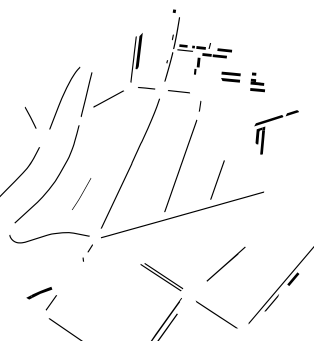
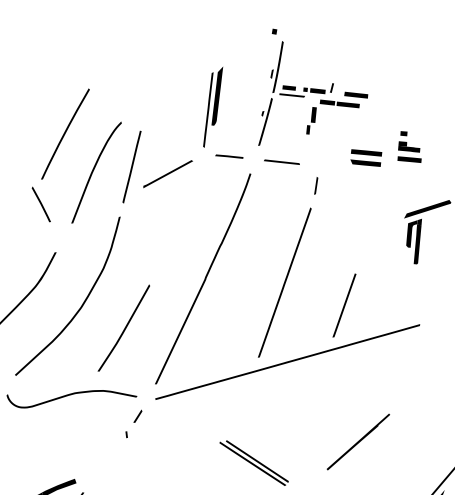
fill: (45, 74) -> (65, 134), added
part: (230, 76) -> (365, 157), moved
part: (81, 193) -> (123, 327), size x1.67

